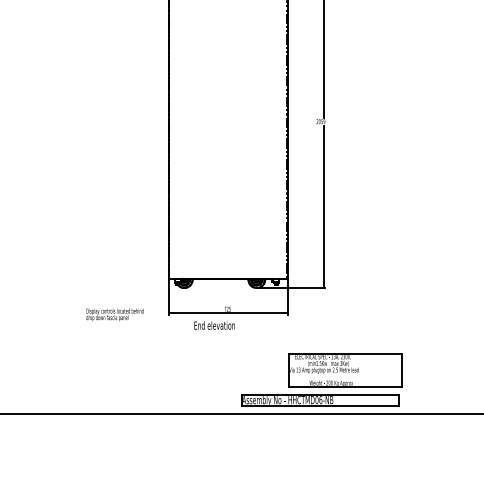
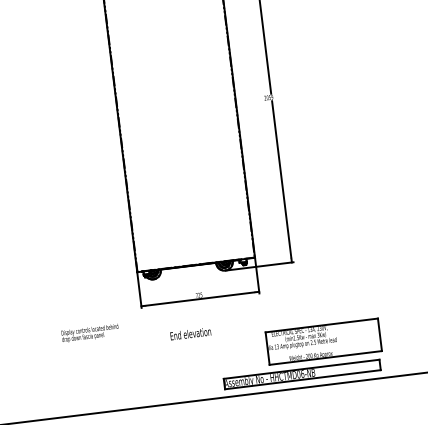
text: (114, 314) -> (89, 333), moved
text: (214, 325) -> (190, 333), moved

